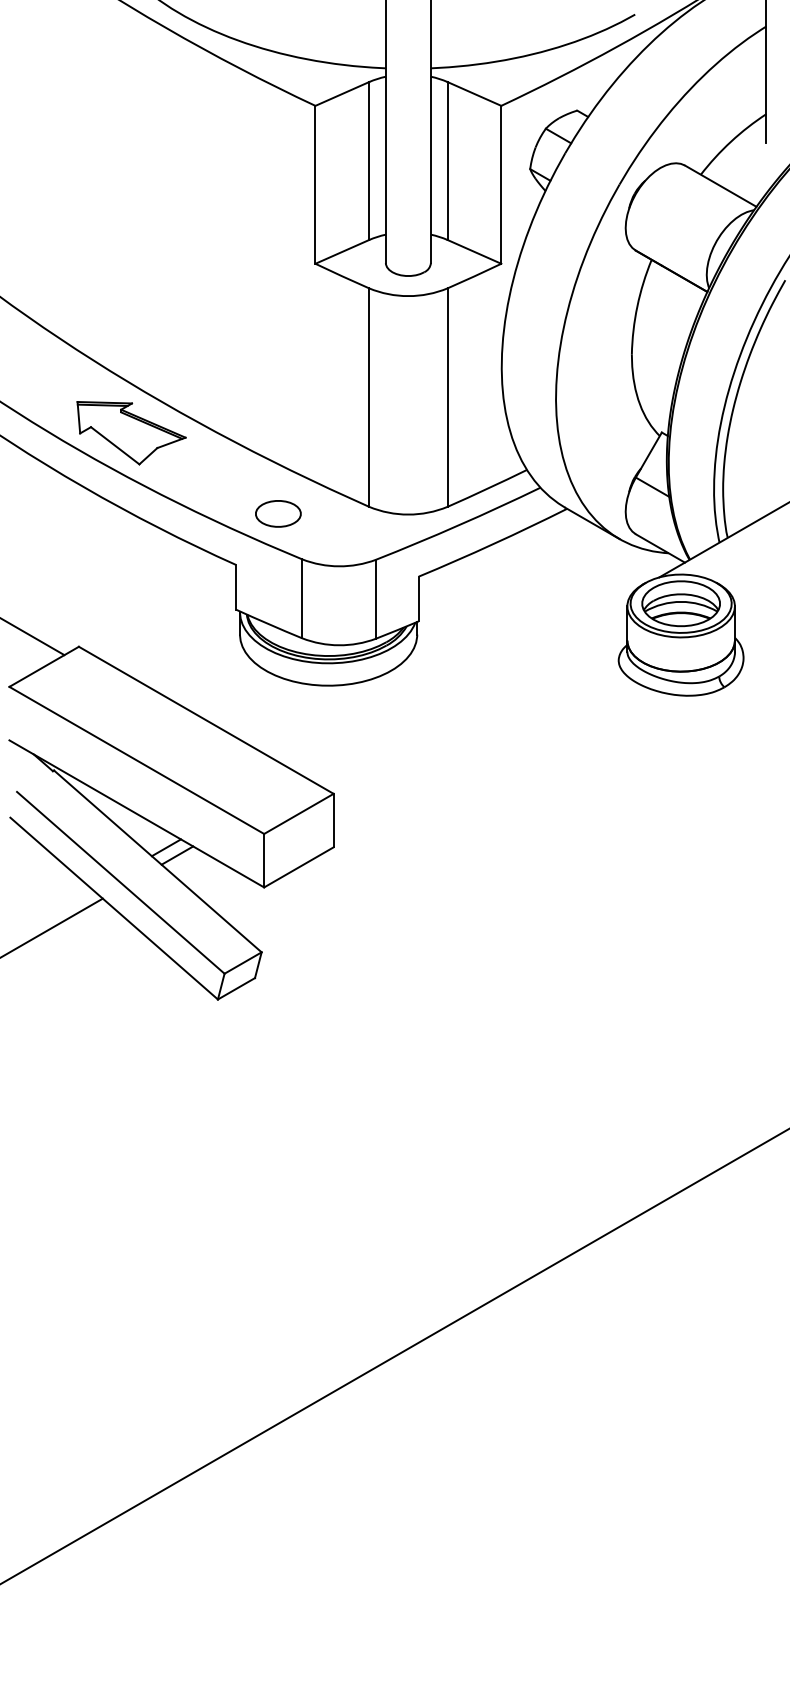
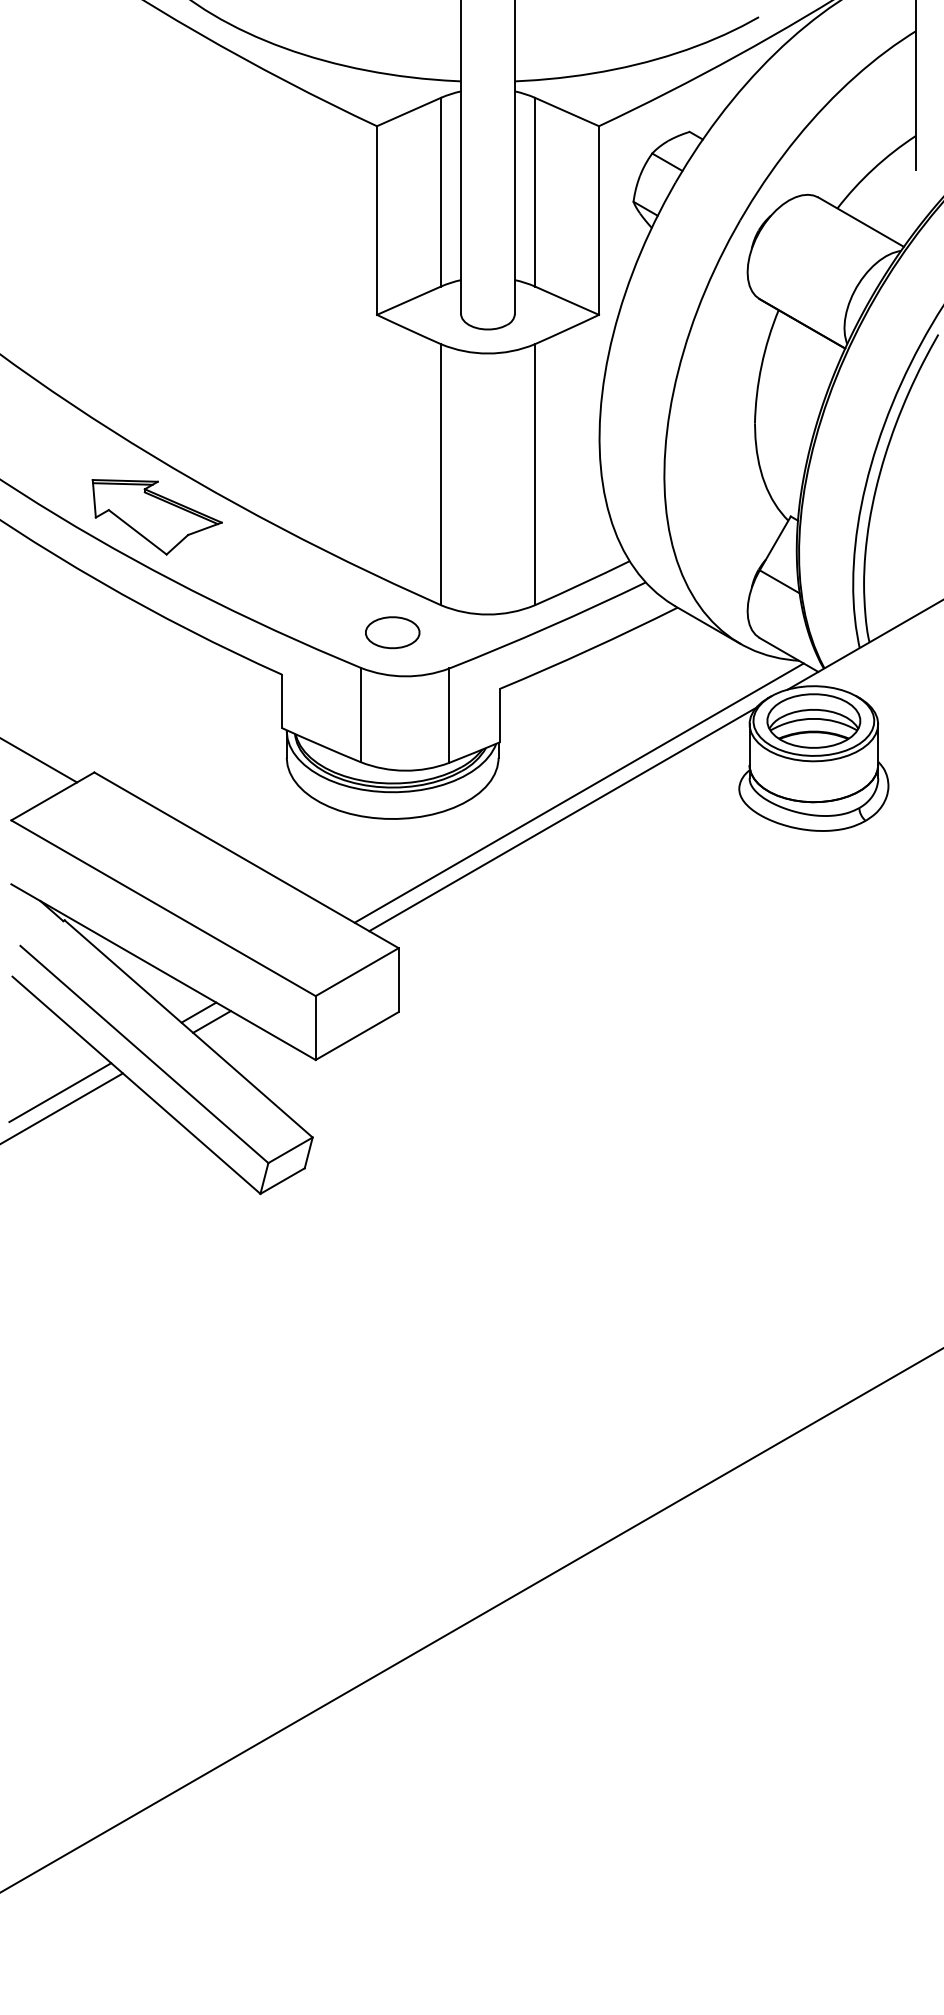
part: (278, 513) -> (392, 632), moved
line: (484, 663) -> (578, 792), added
line: (470, 686) -> (562, 819), added
line: (50, 914) -> (60, 1092), added

